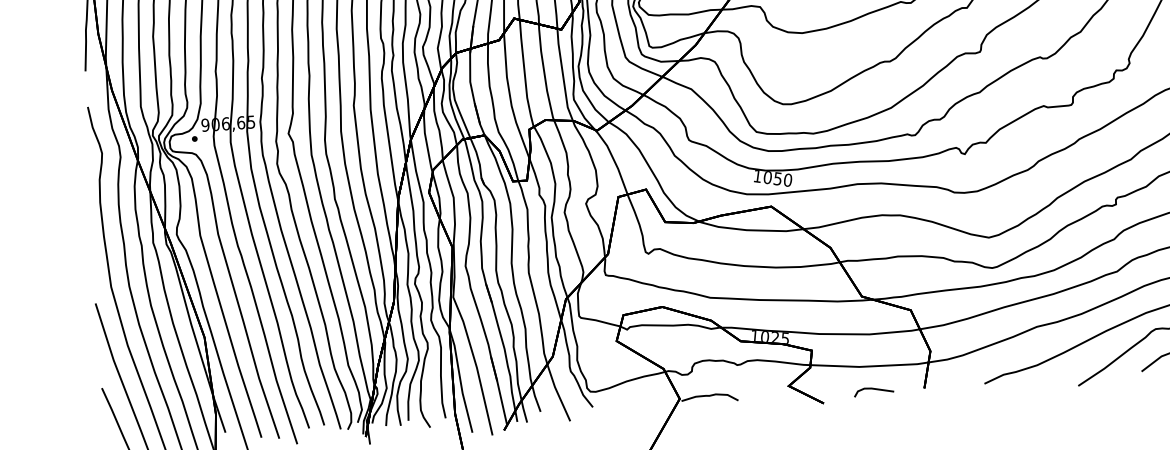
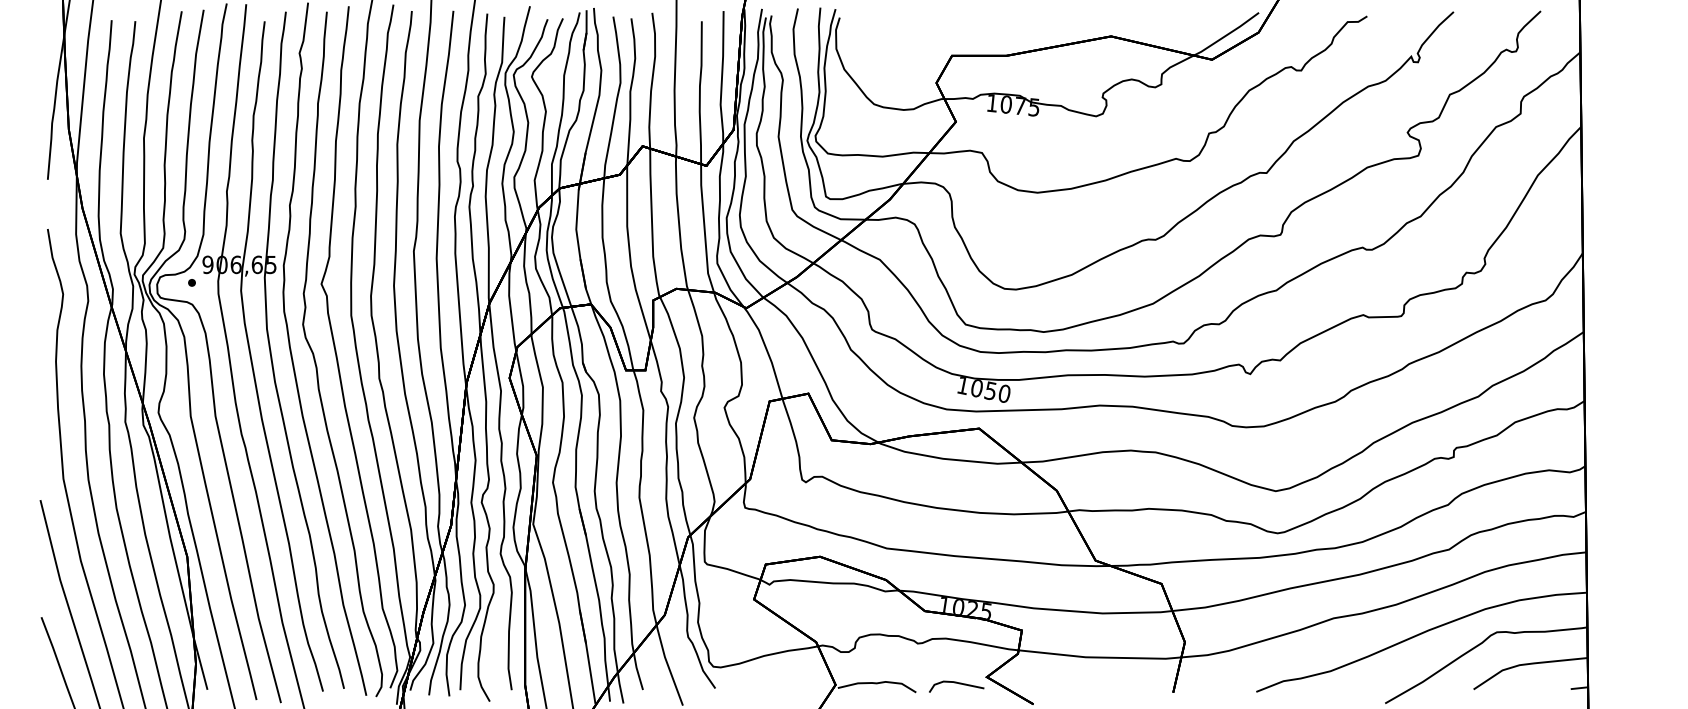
line: (873, 389) -> (956, 683), moved

